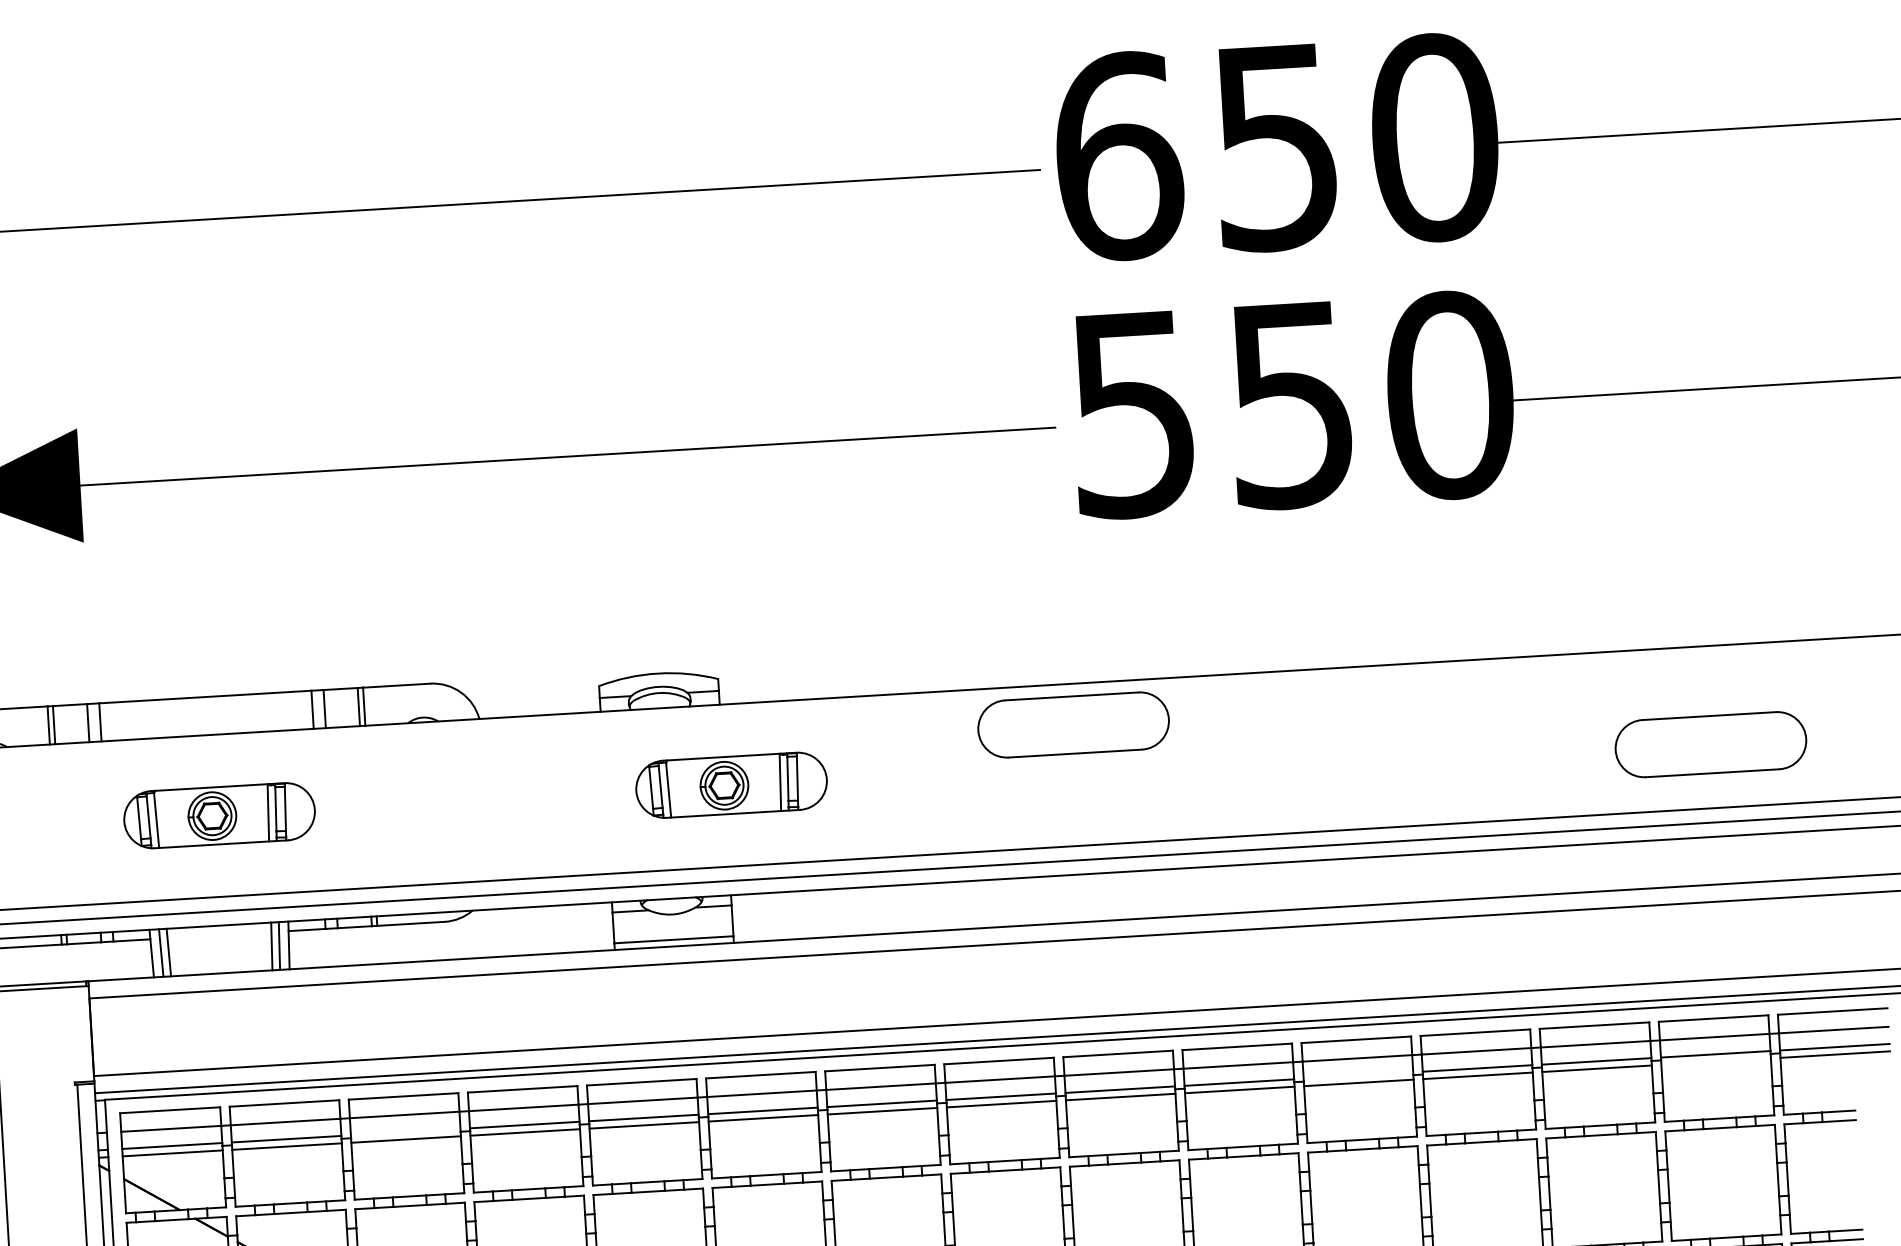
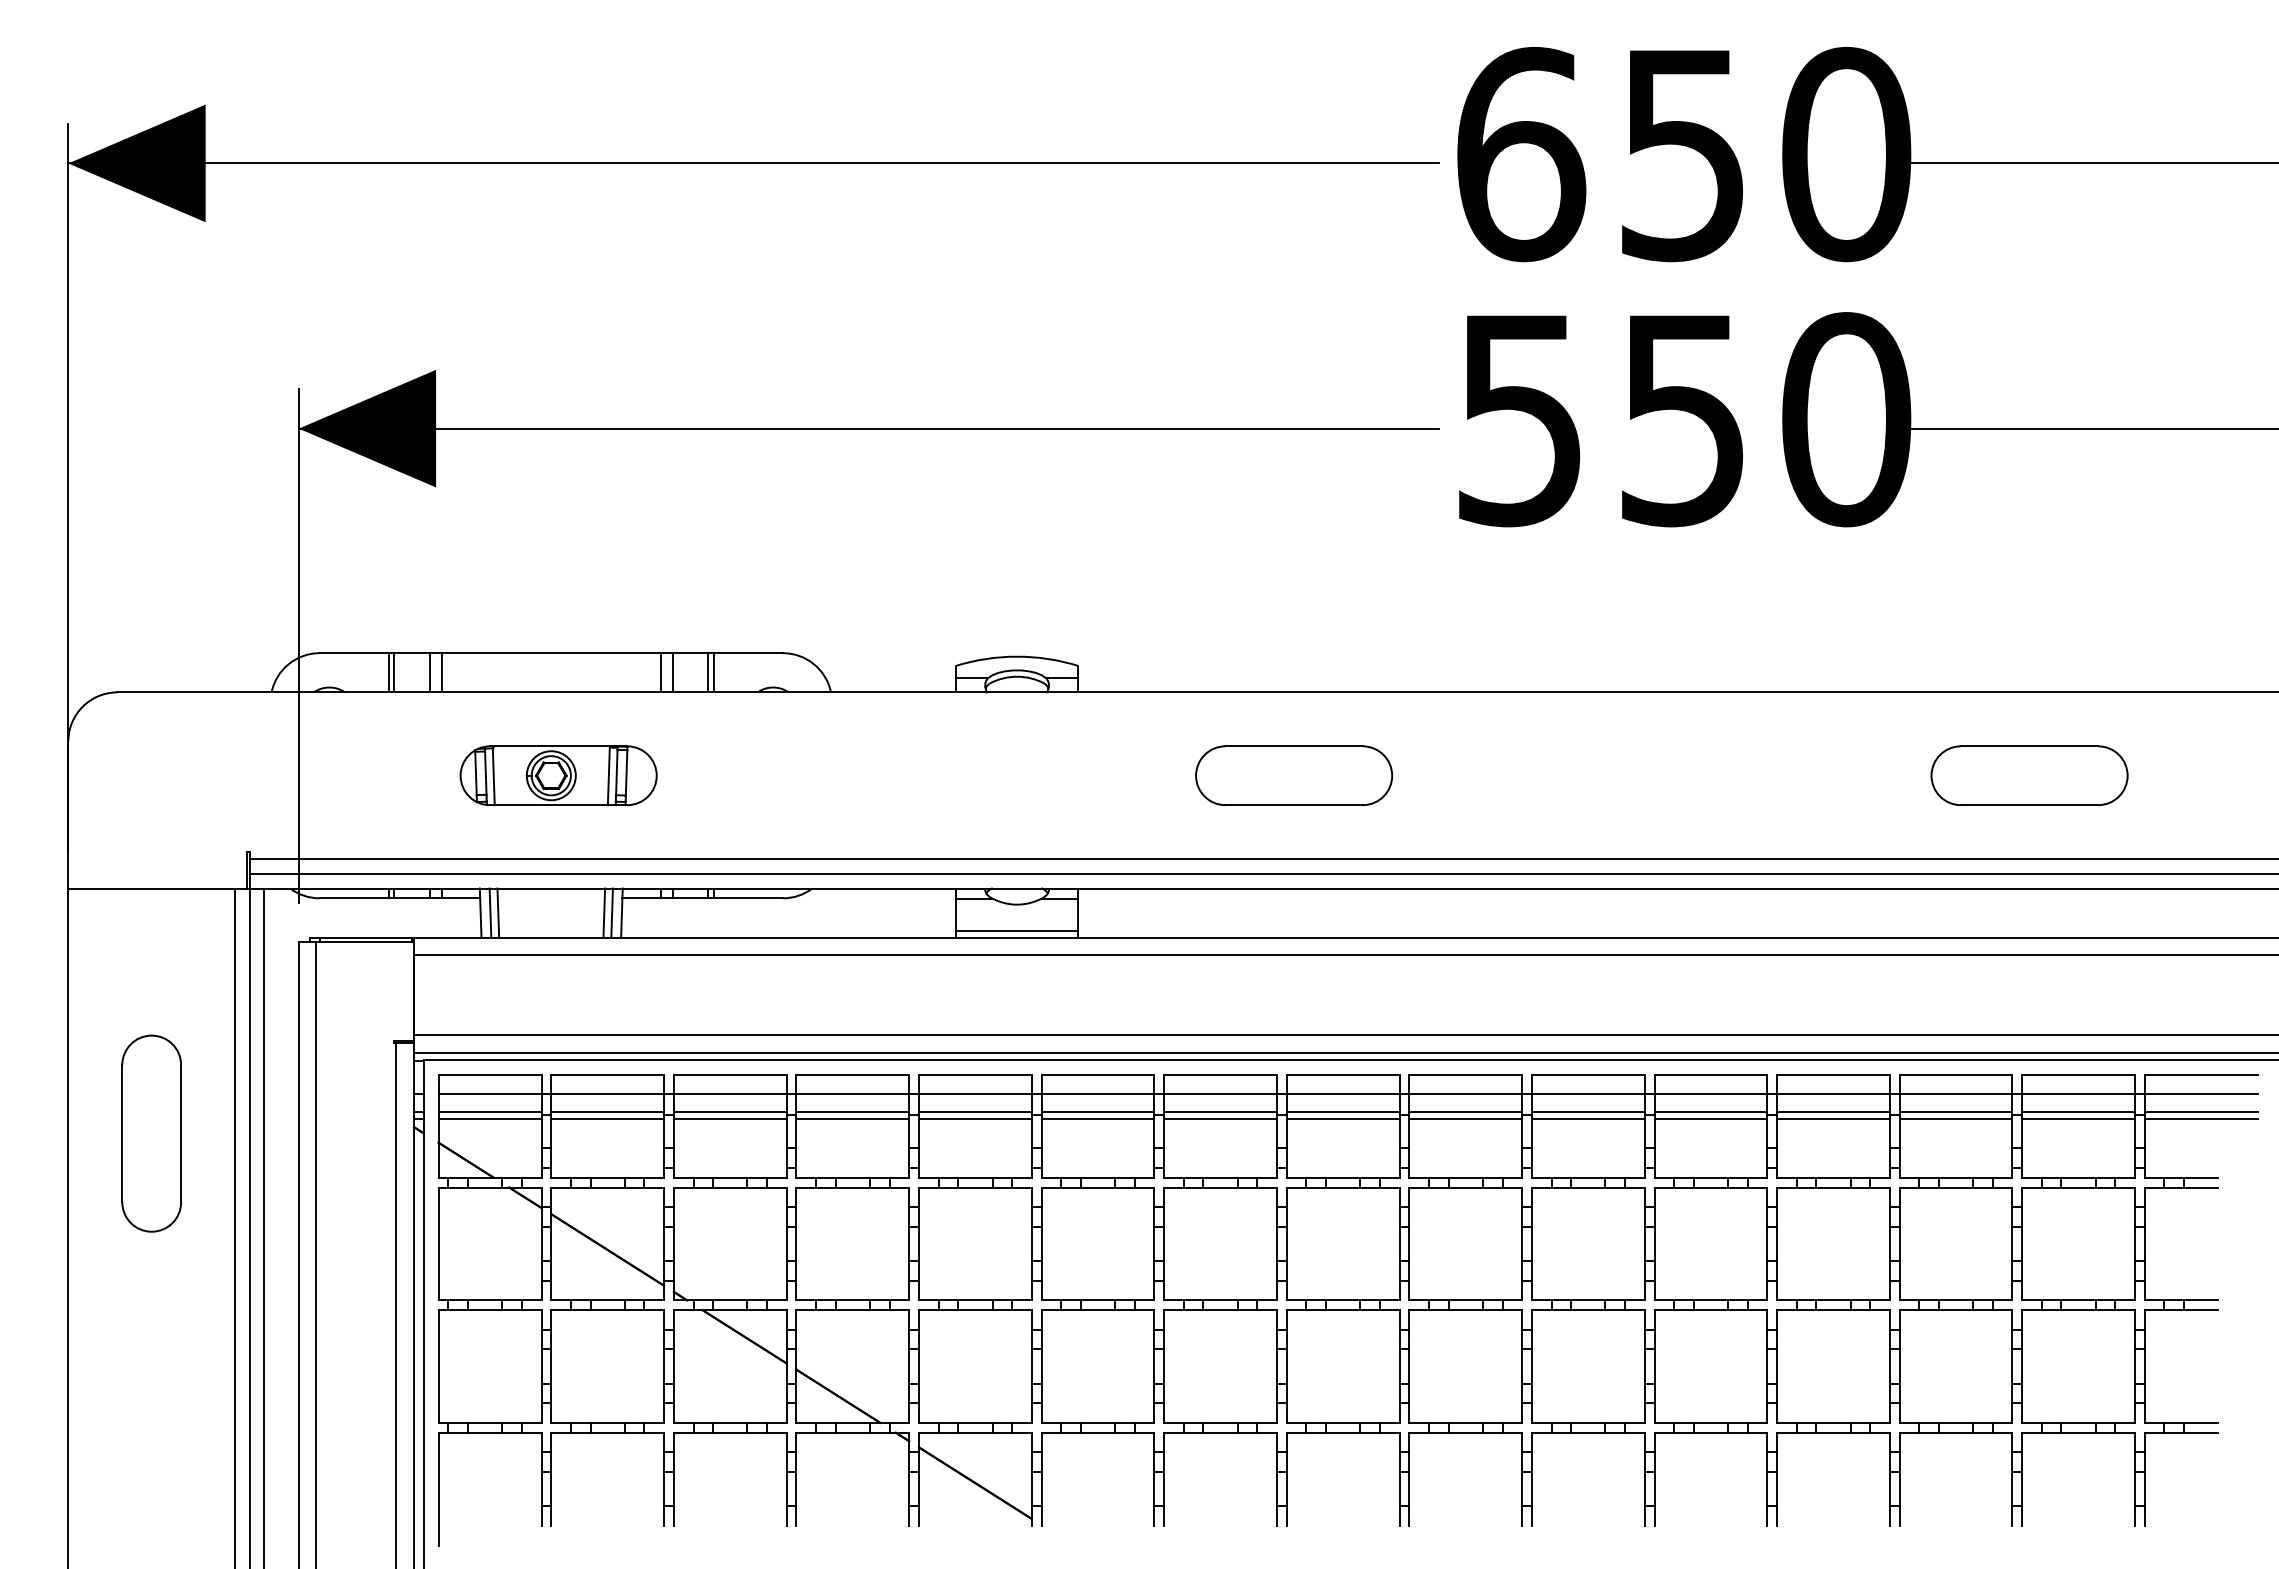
part: (1073, 724) -> (1294, 775), moved
part: (1710, 744) -> (2029, 775), moved
part: (731, 785) -> (1085, 775), removed
line: (1716, 1061) -> (2078, 1119), added
line: (1358, 1075) -> (1710, 1111), added
line: (404, 1132) -> (729, 1111), added

